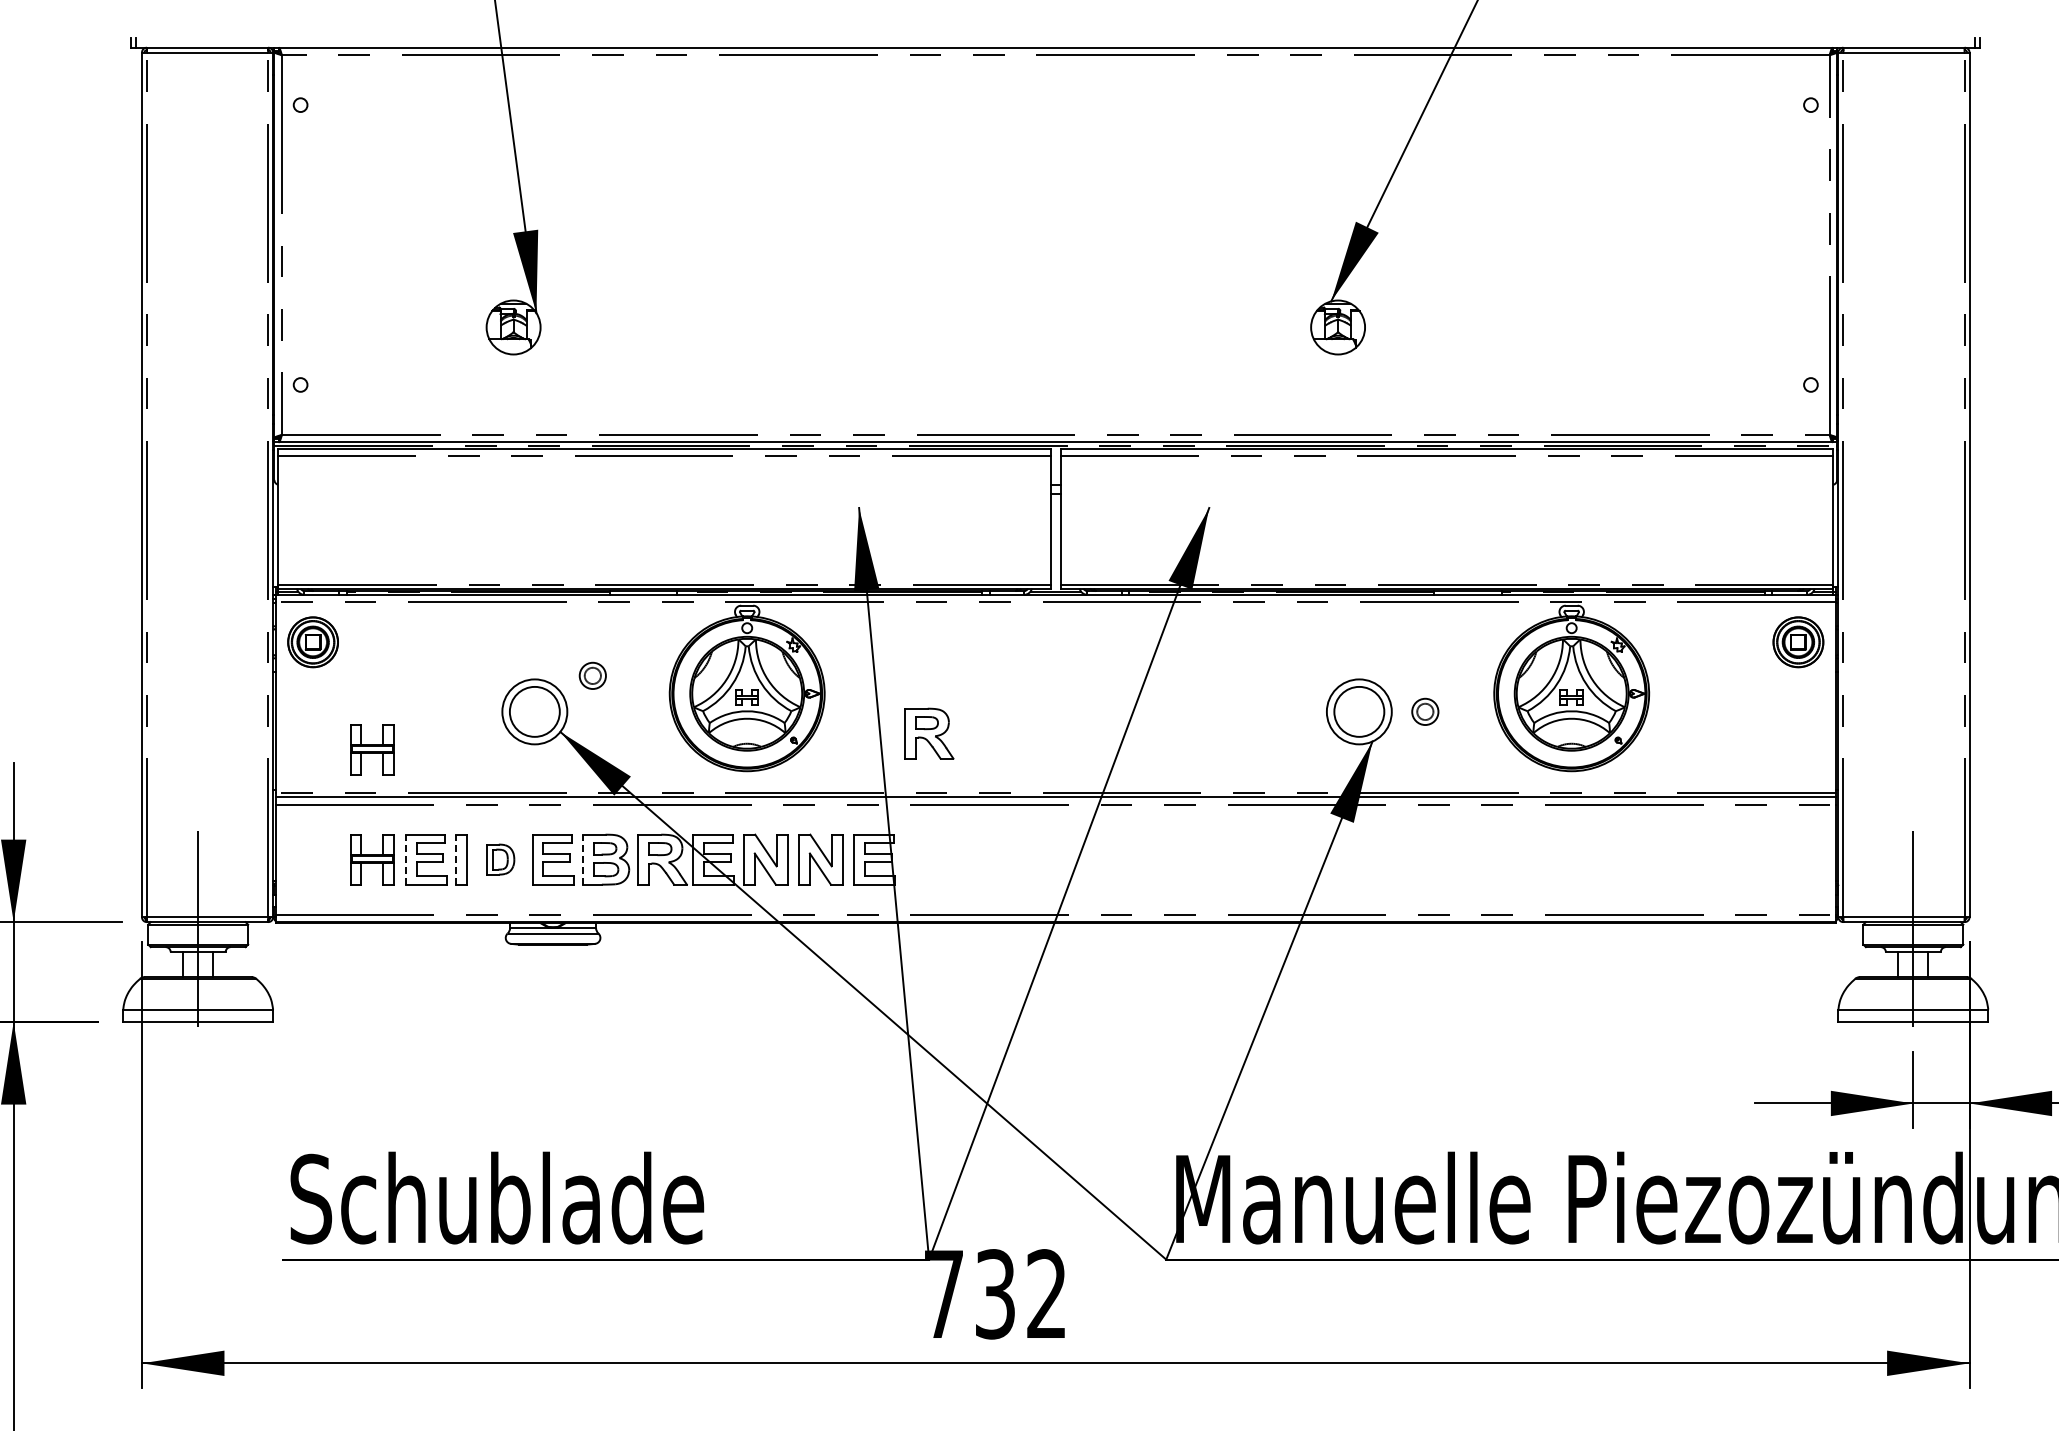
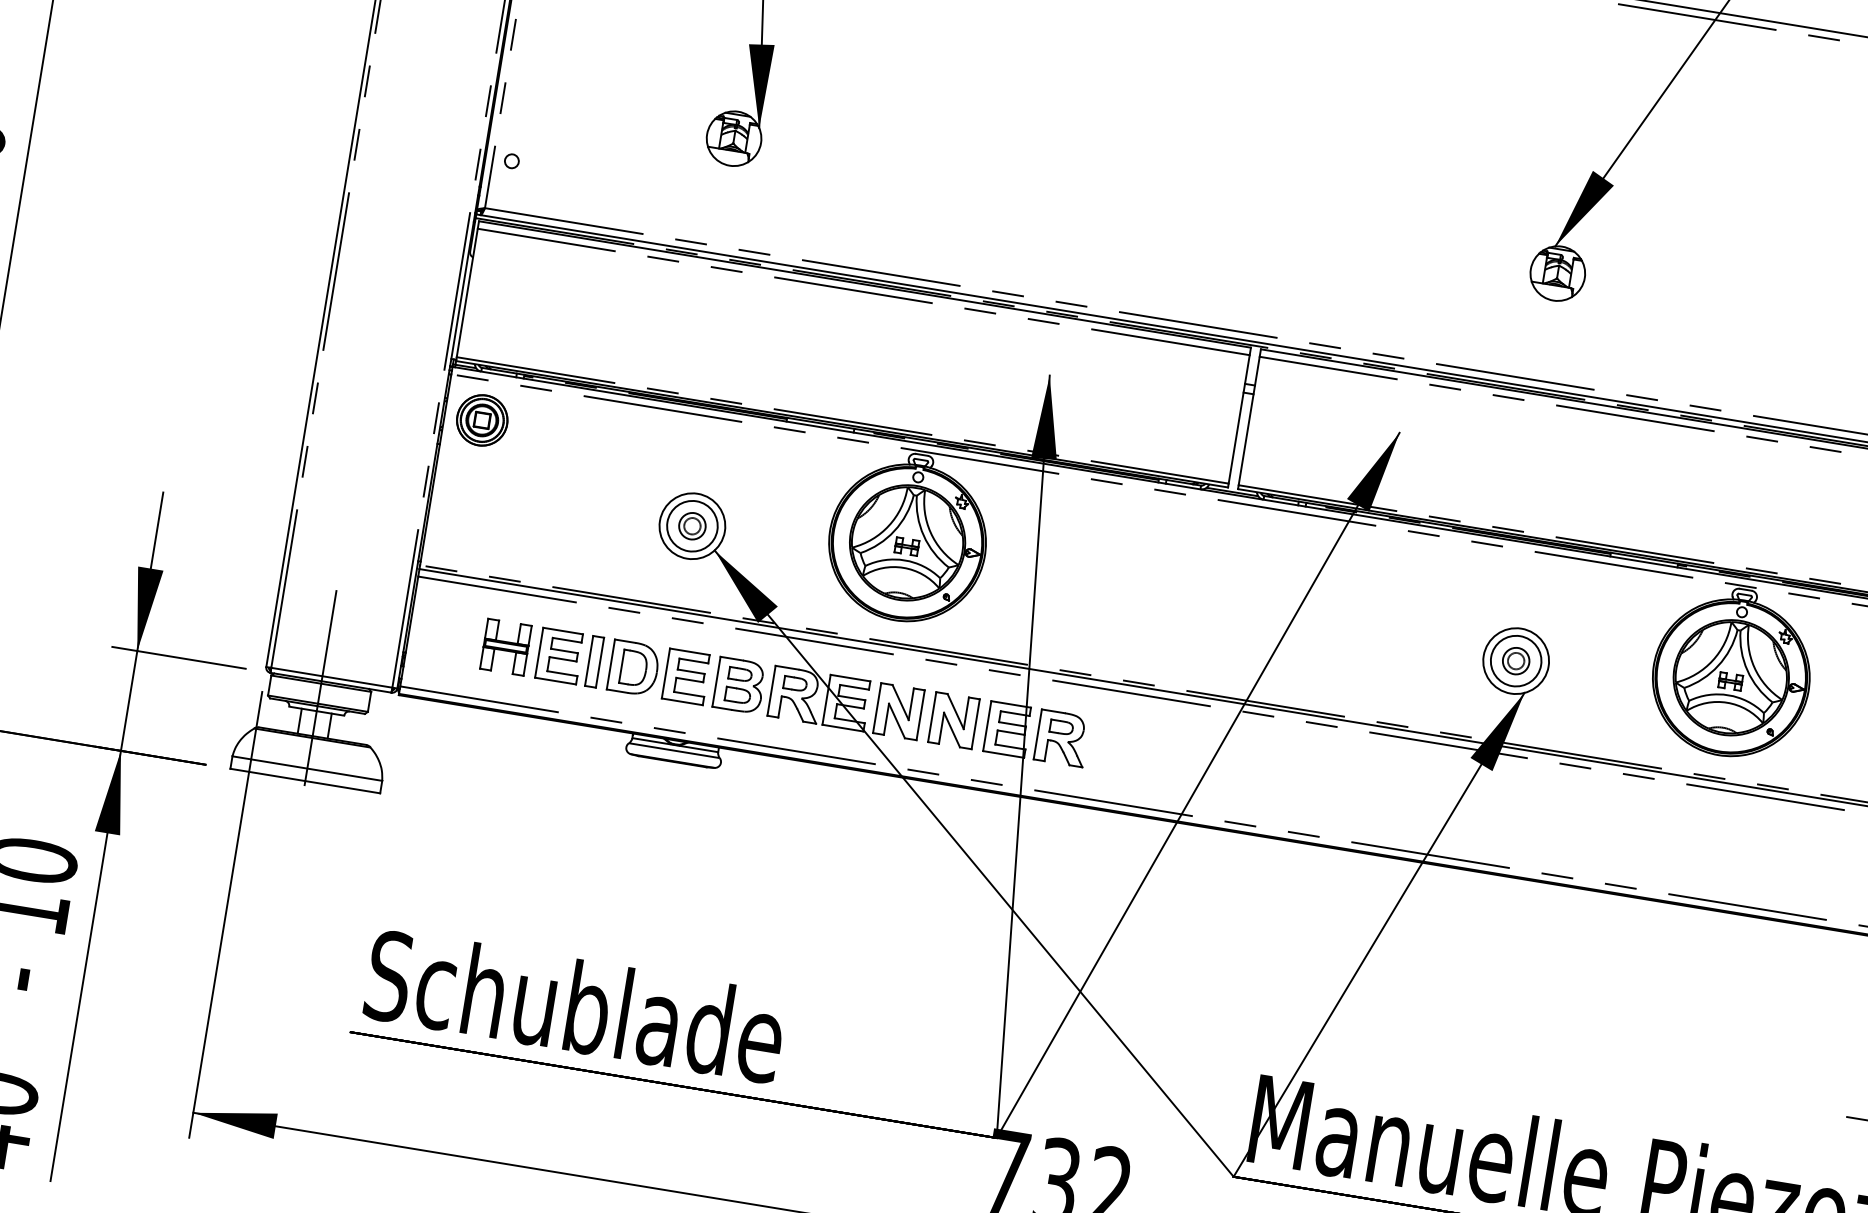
part: (592, 675) -> (692, 525), moved
part: (1425, 711) -> (1516, 660), moved
part: (929, 733) -> (1062, 738), moved
part: (372, 749) -> (524, 537), removed
line: (405, 859) -> (539, 652), dashed -> solid
line: (455, 859) -> (588, 660), dashed -> solid
part: (500, 859) -> (633, 668), size x1.67
line: (583, 859) -> (716, 681), dashed -> solid

